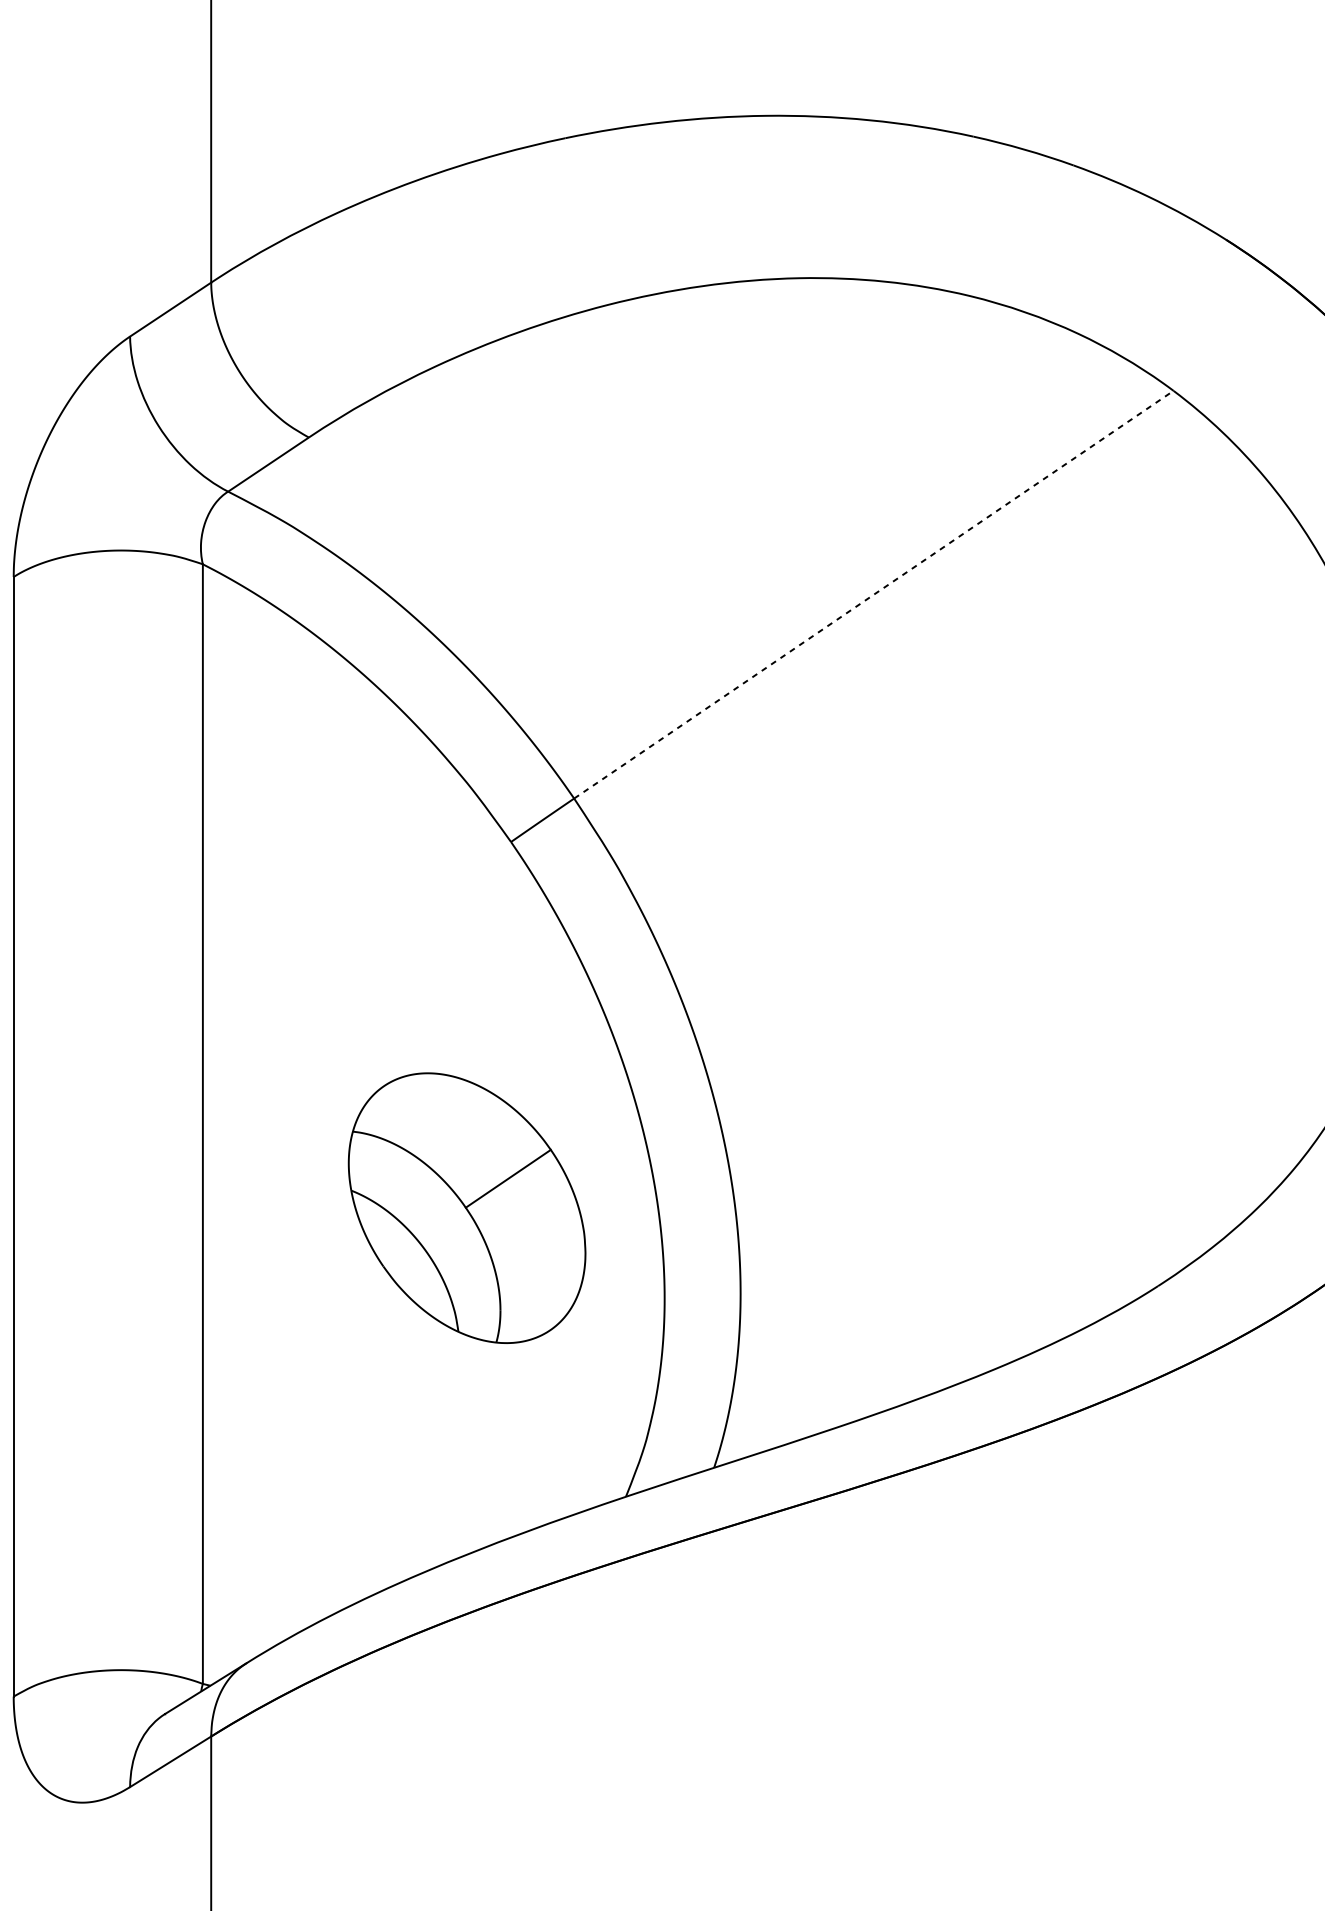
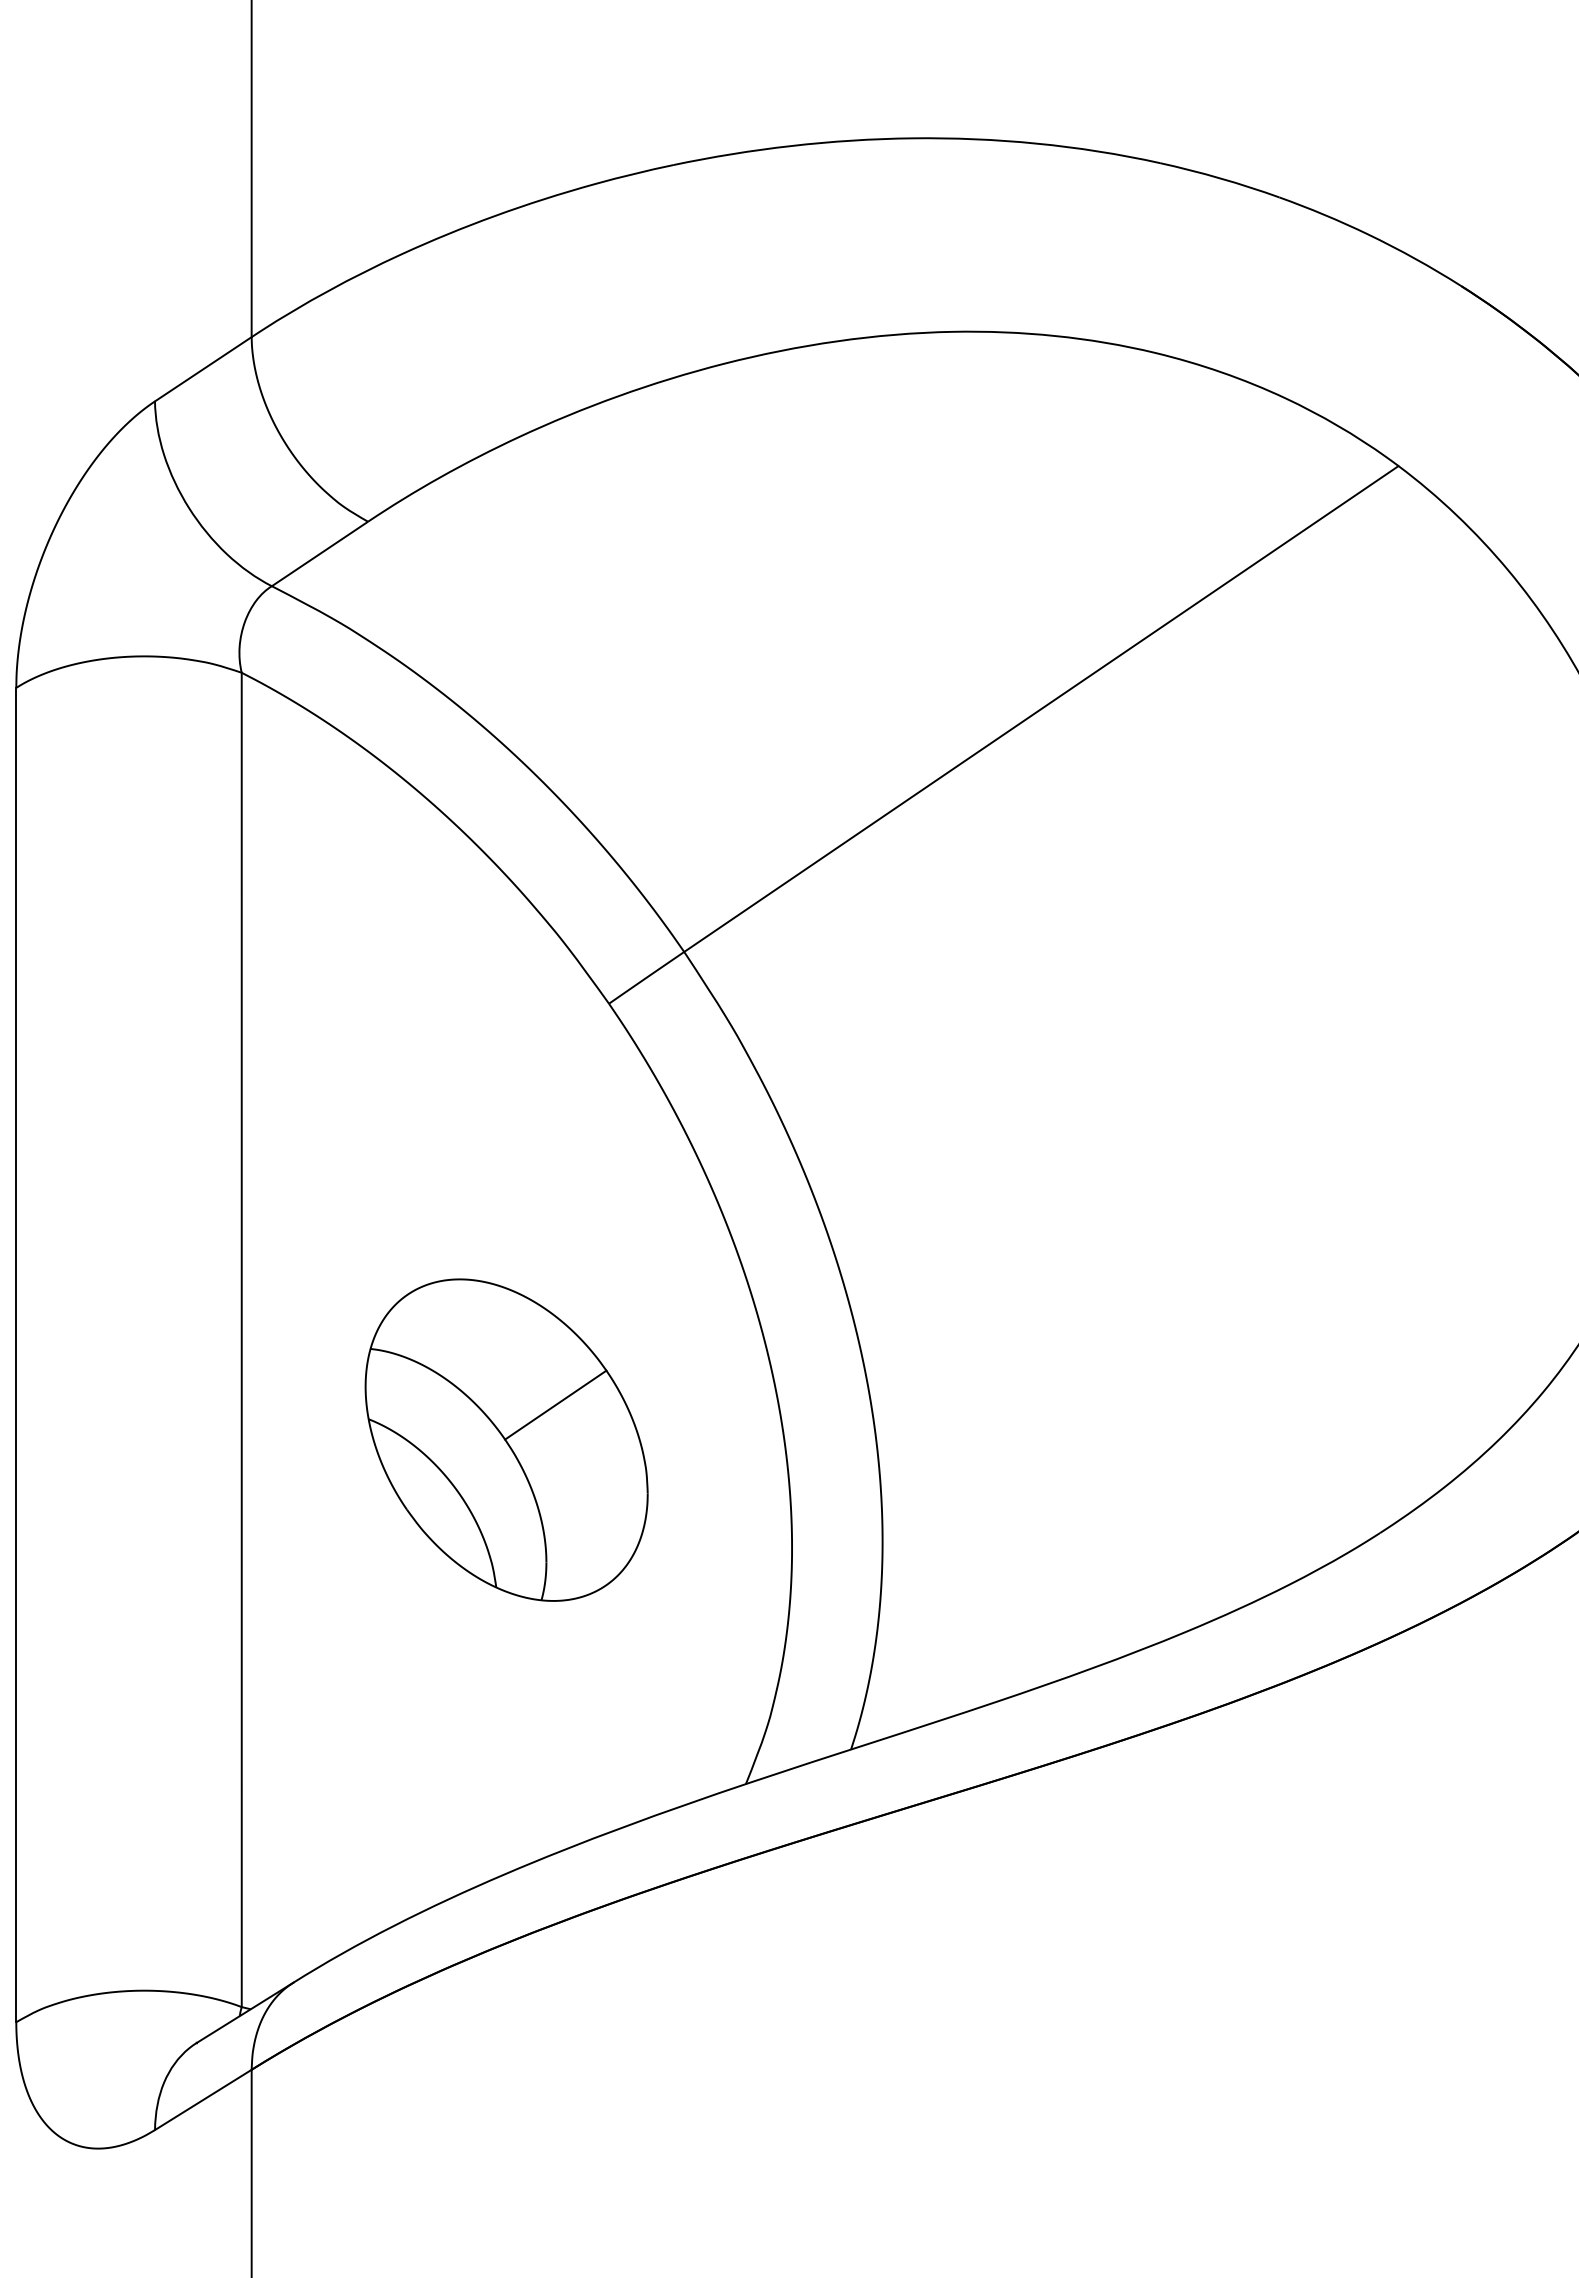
line: (873, 595) -> (1041, 709), dashed -> solid
part: (466, 1207) -> (506, 1439), moved

